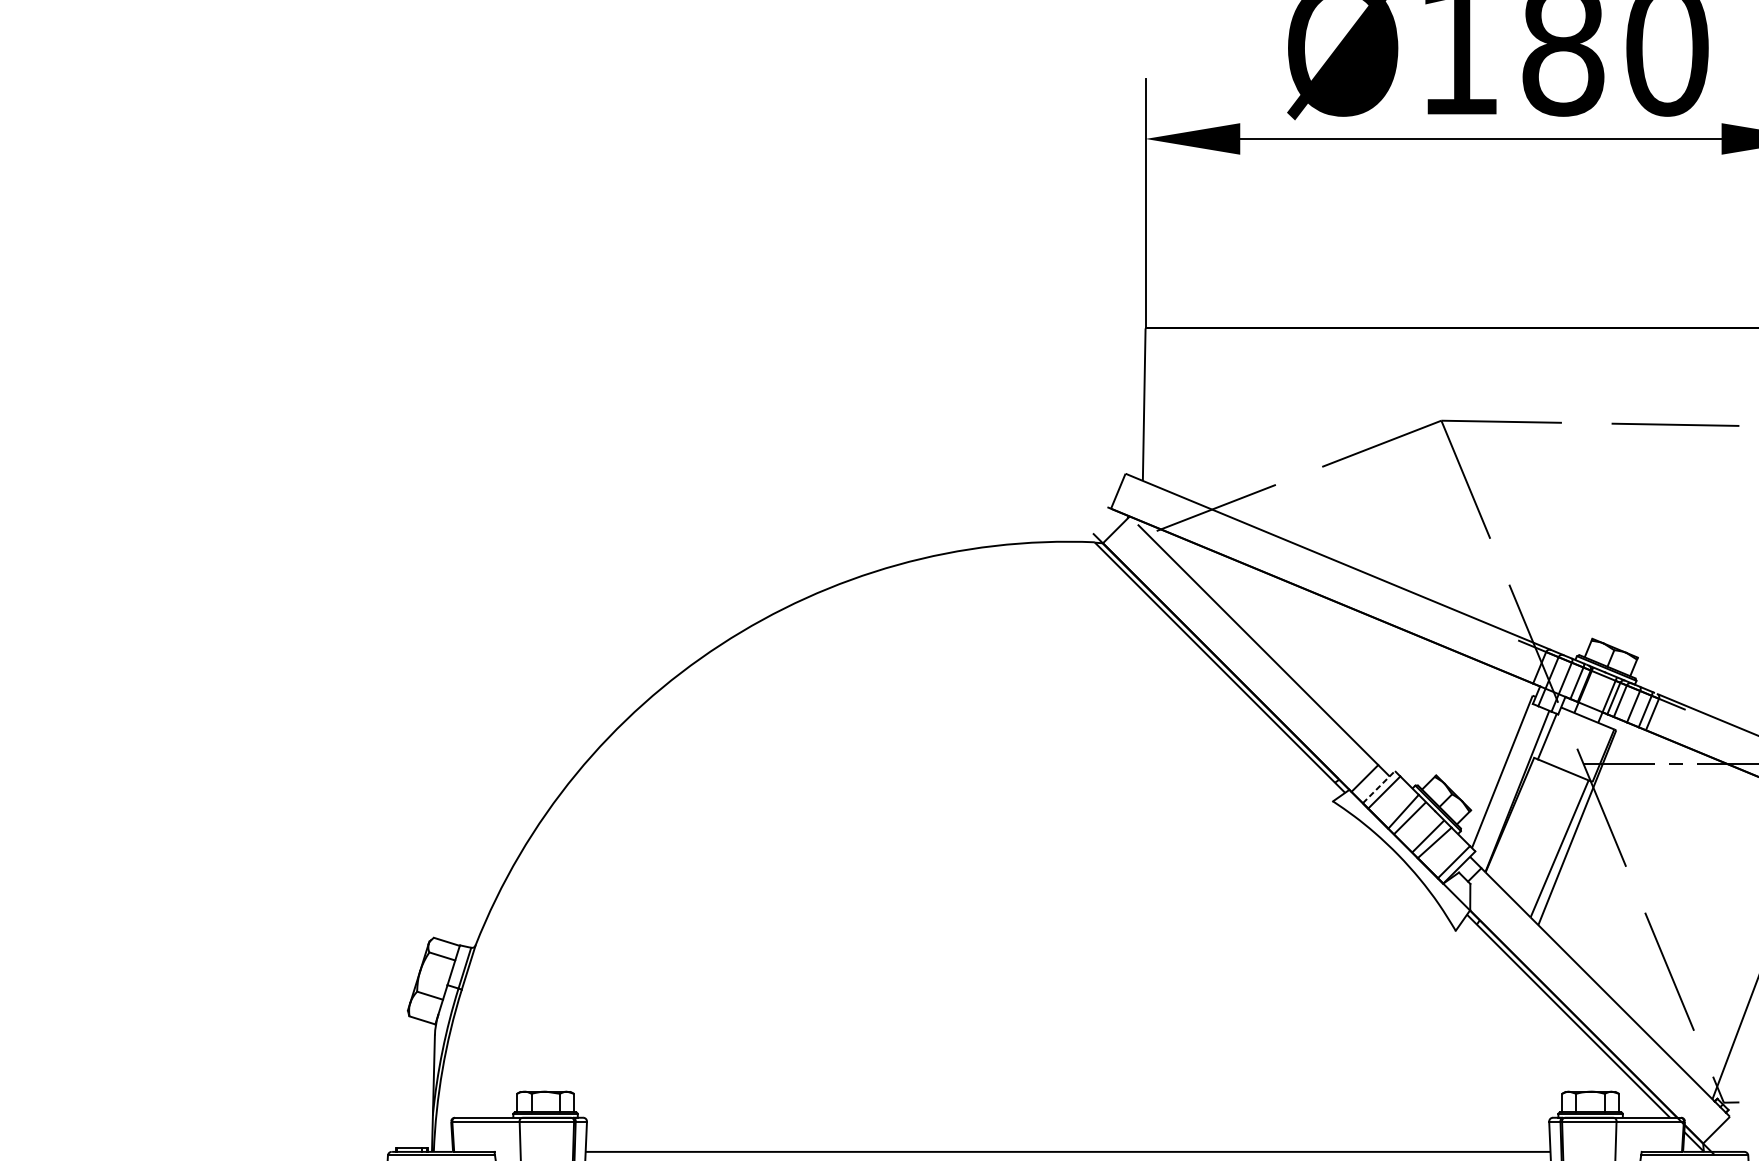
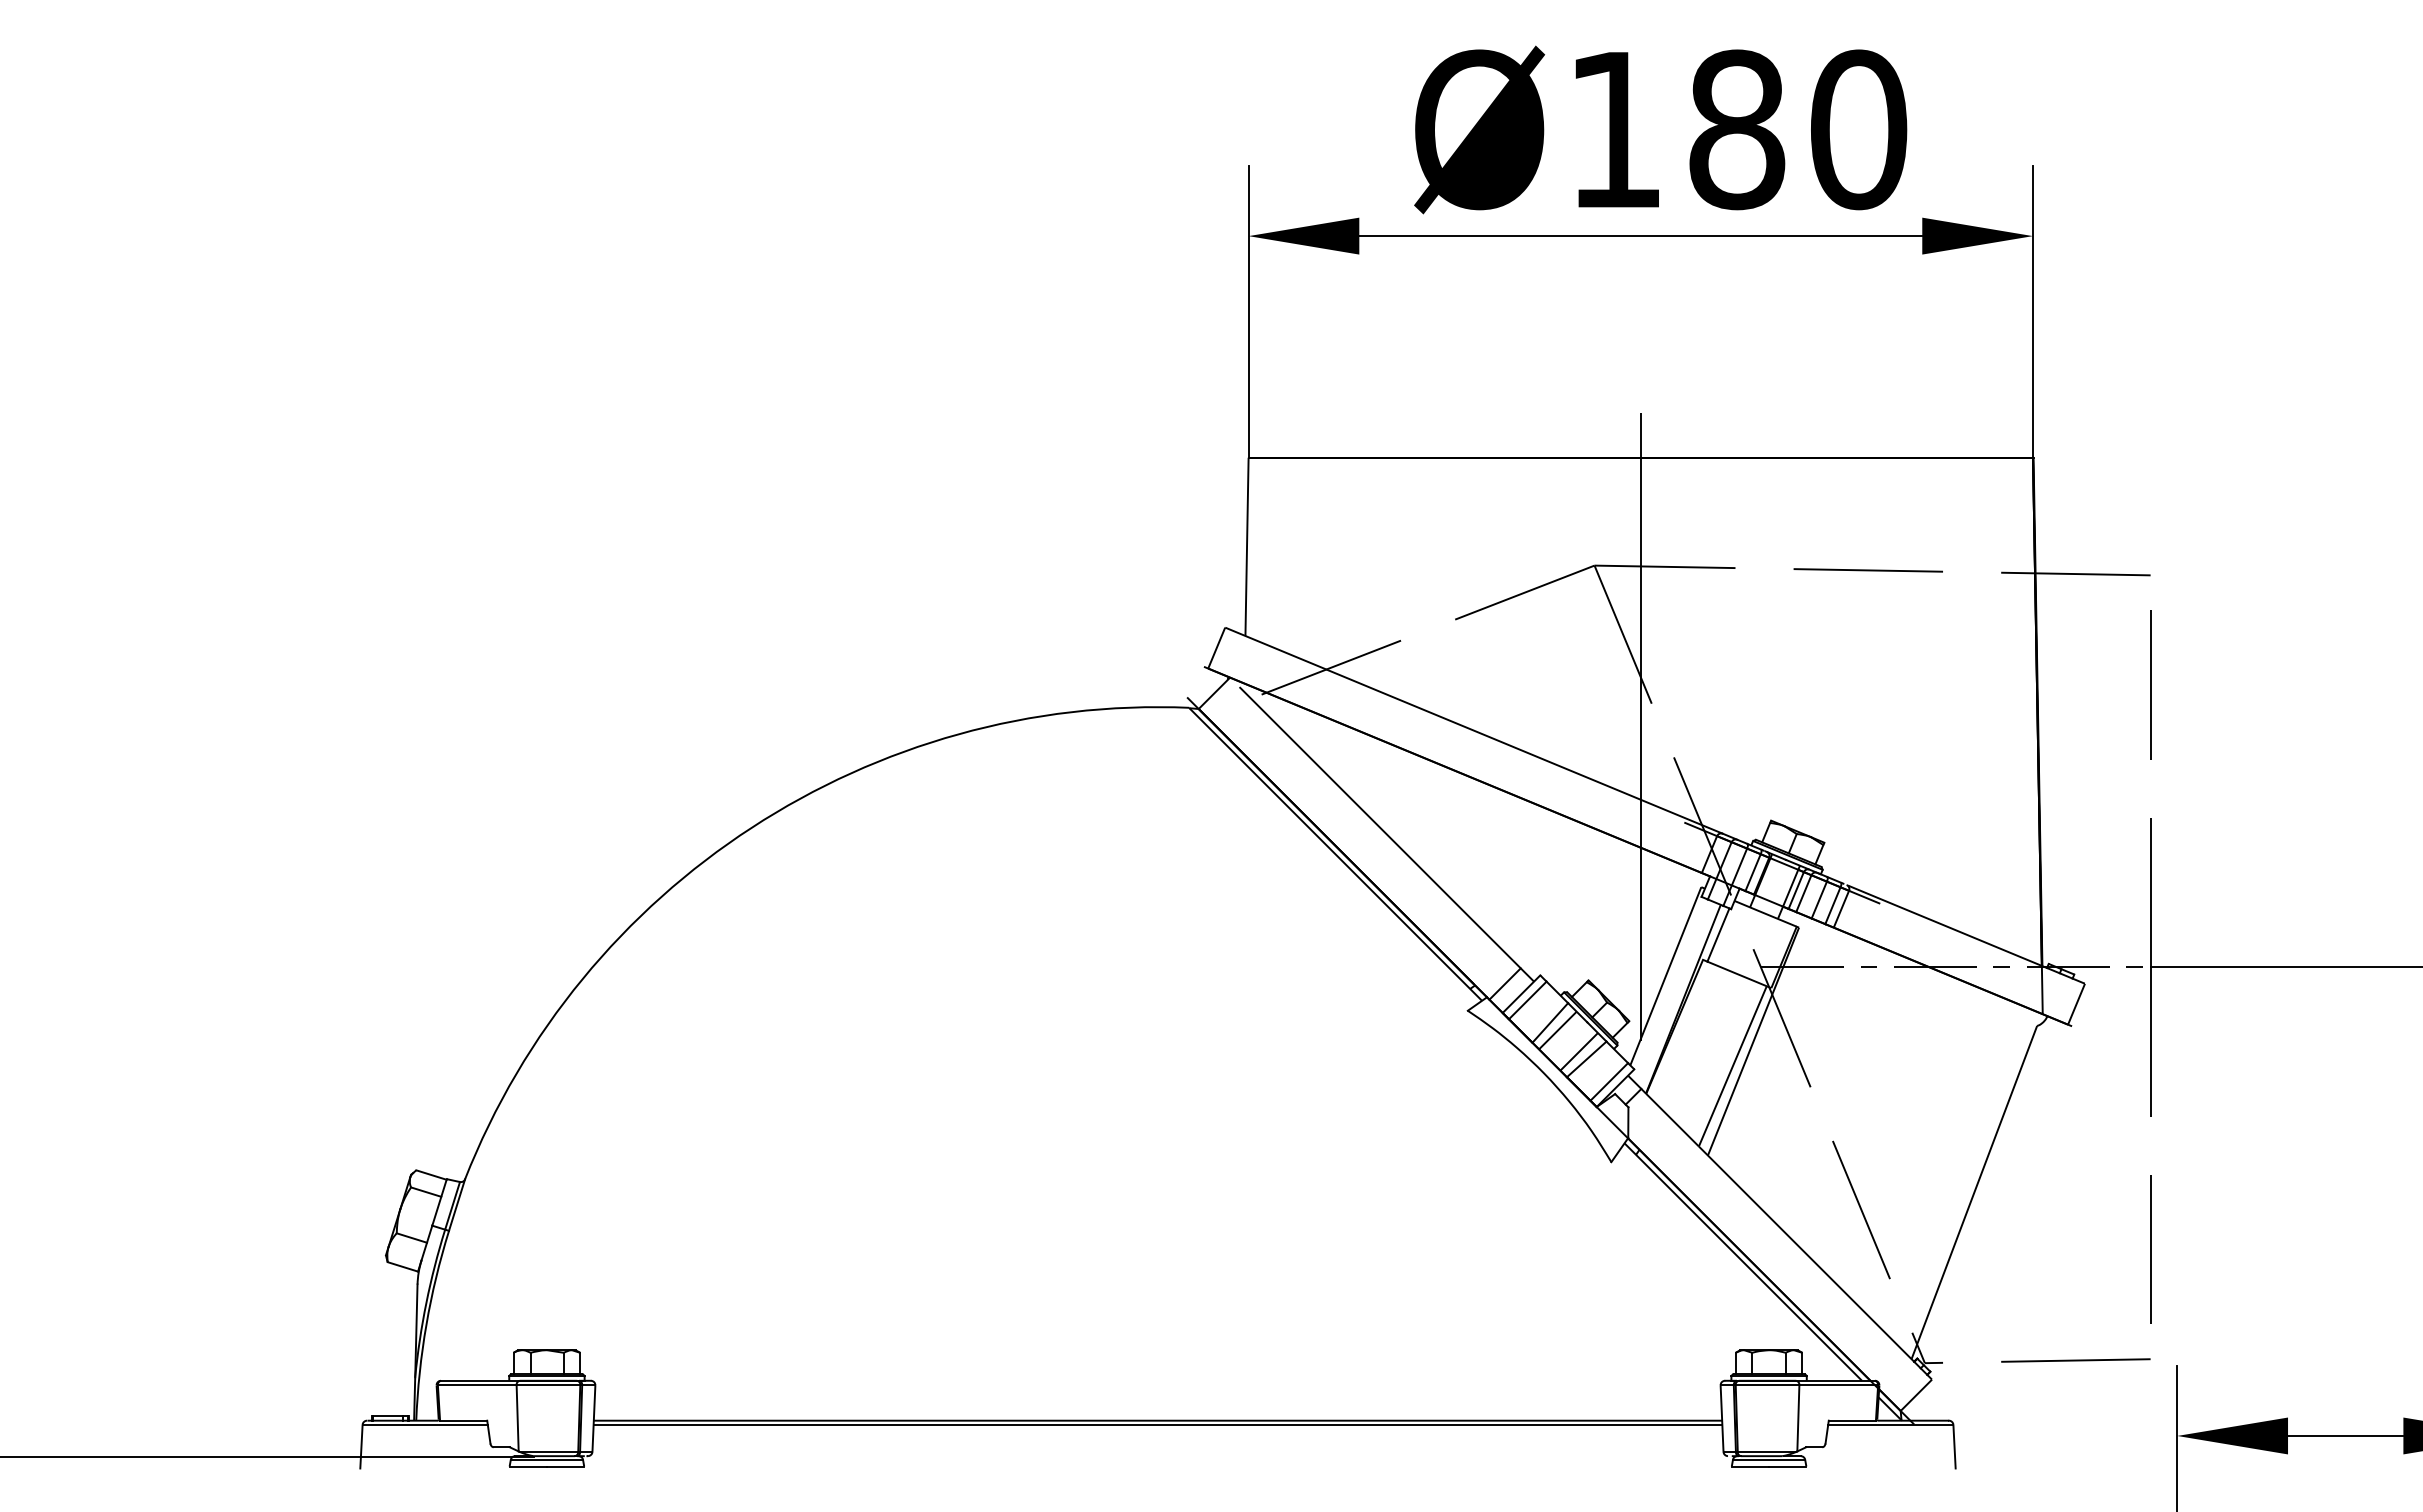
line: (1480, 559) -> (1640, 727), added
line: (1378, 787) -> (1521, 994), dashed -> solid
line: (1067, 1155) -> (1157, 1424), added

